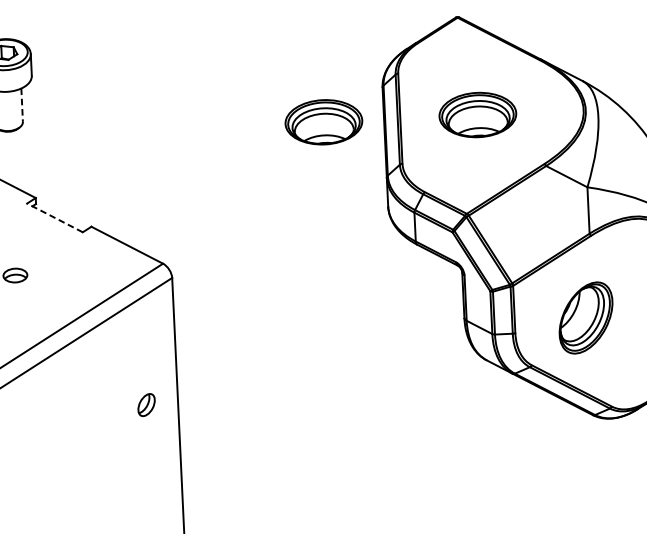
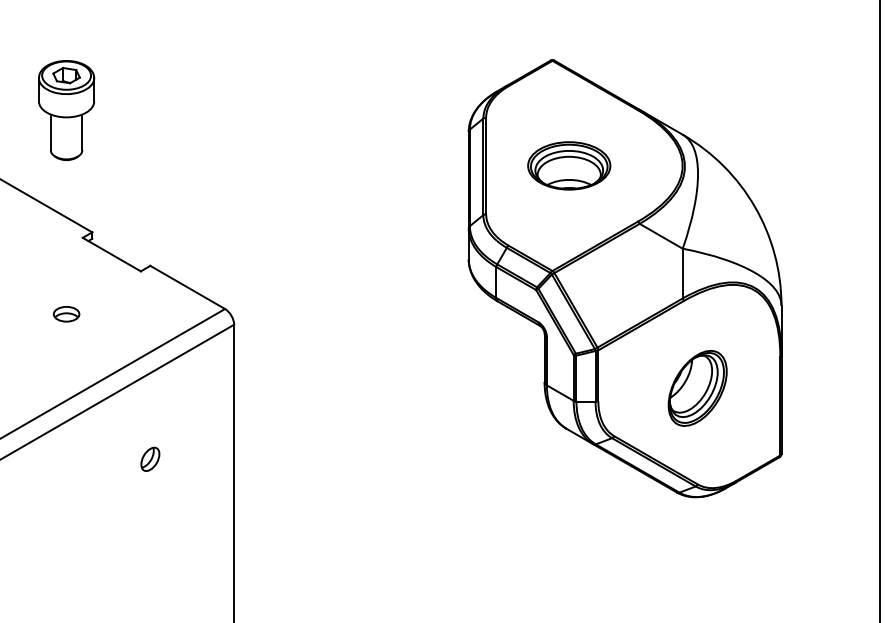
line: (22, 105) -> (82, 132), dashed -> solid
part: (324, 121) -> (404, 165), removed
line: (54, 217) -> (111, 254), dashed -> solid
part: (585, 318) -> (697, 388), moved
part: (146, 404) -> (150, 458), moved

